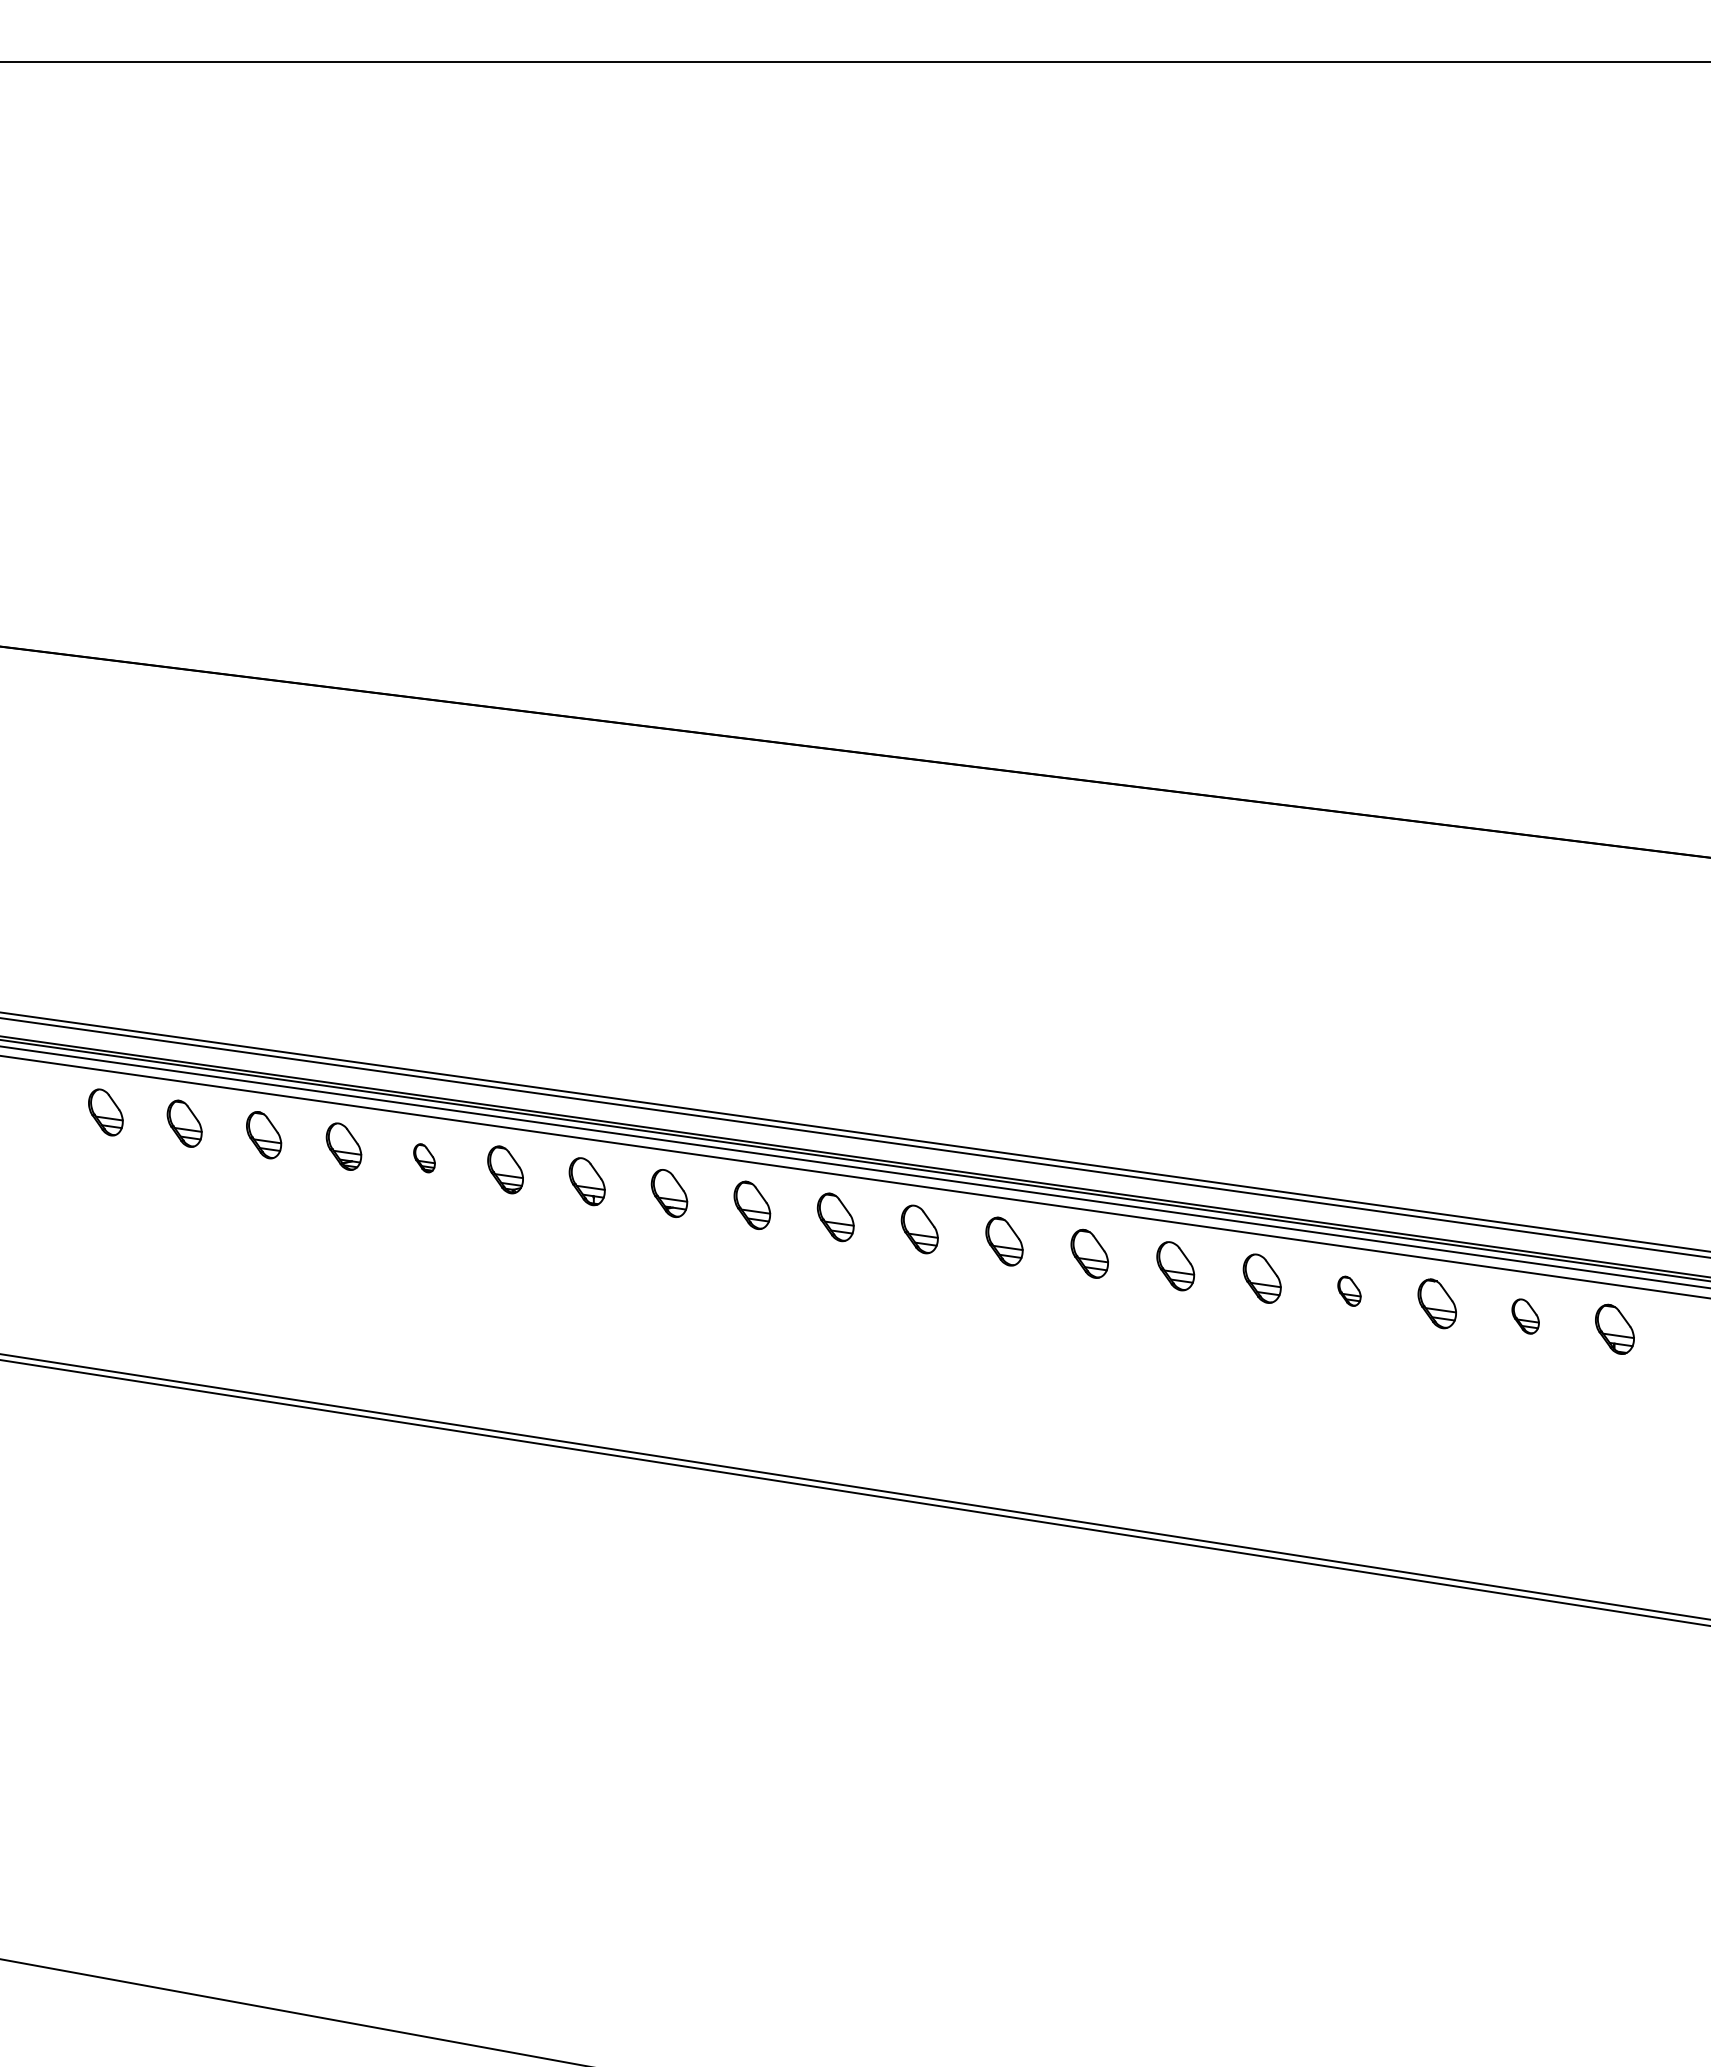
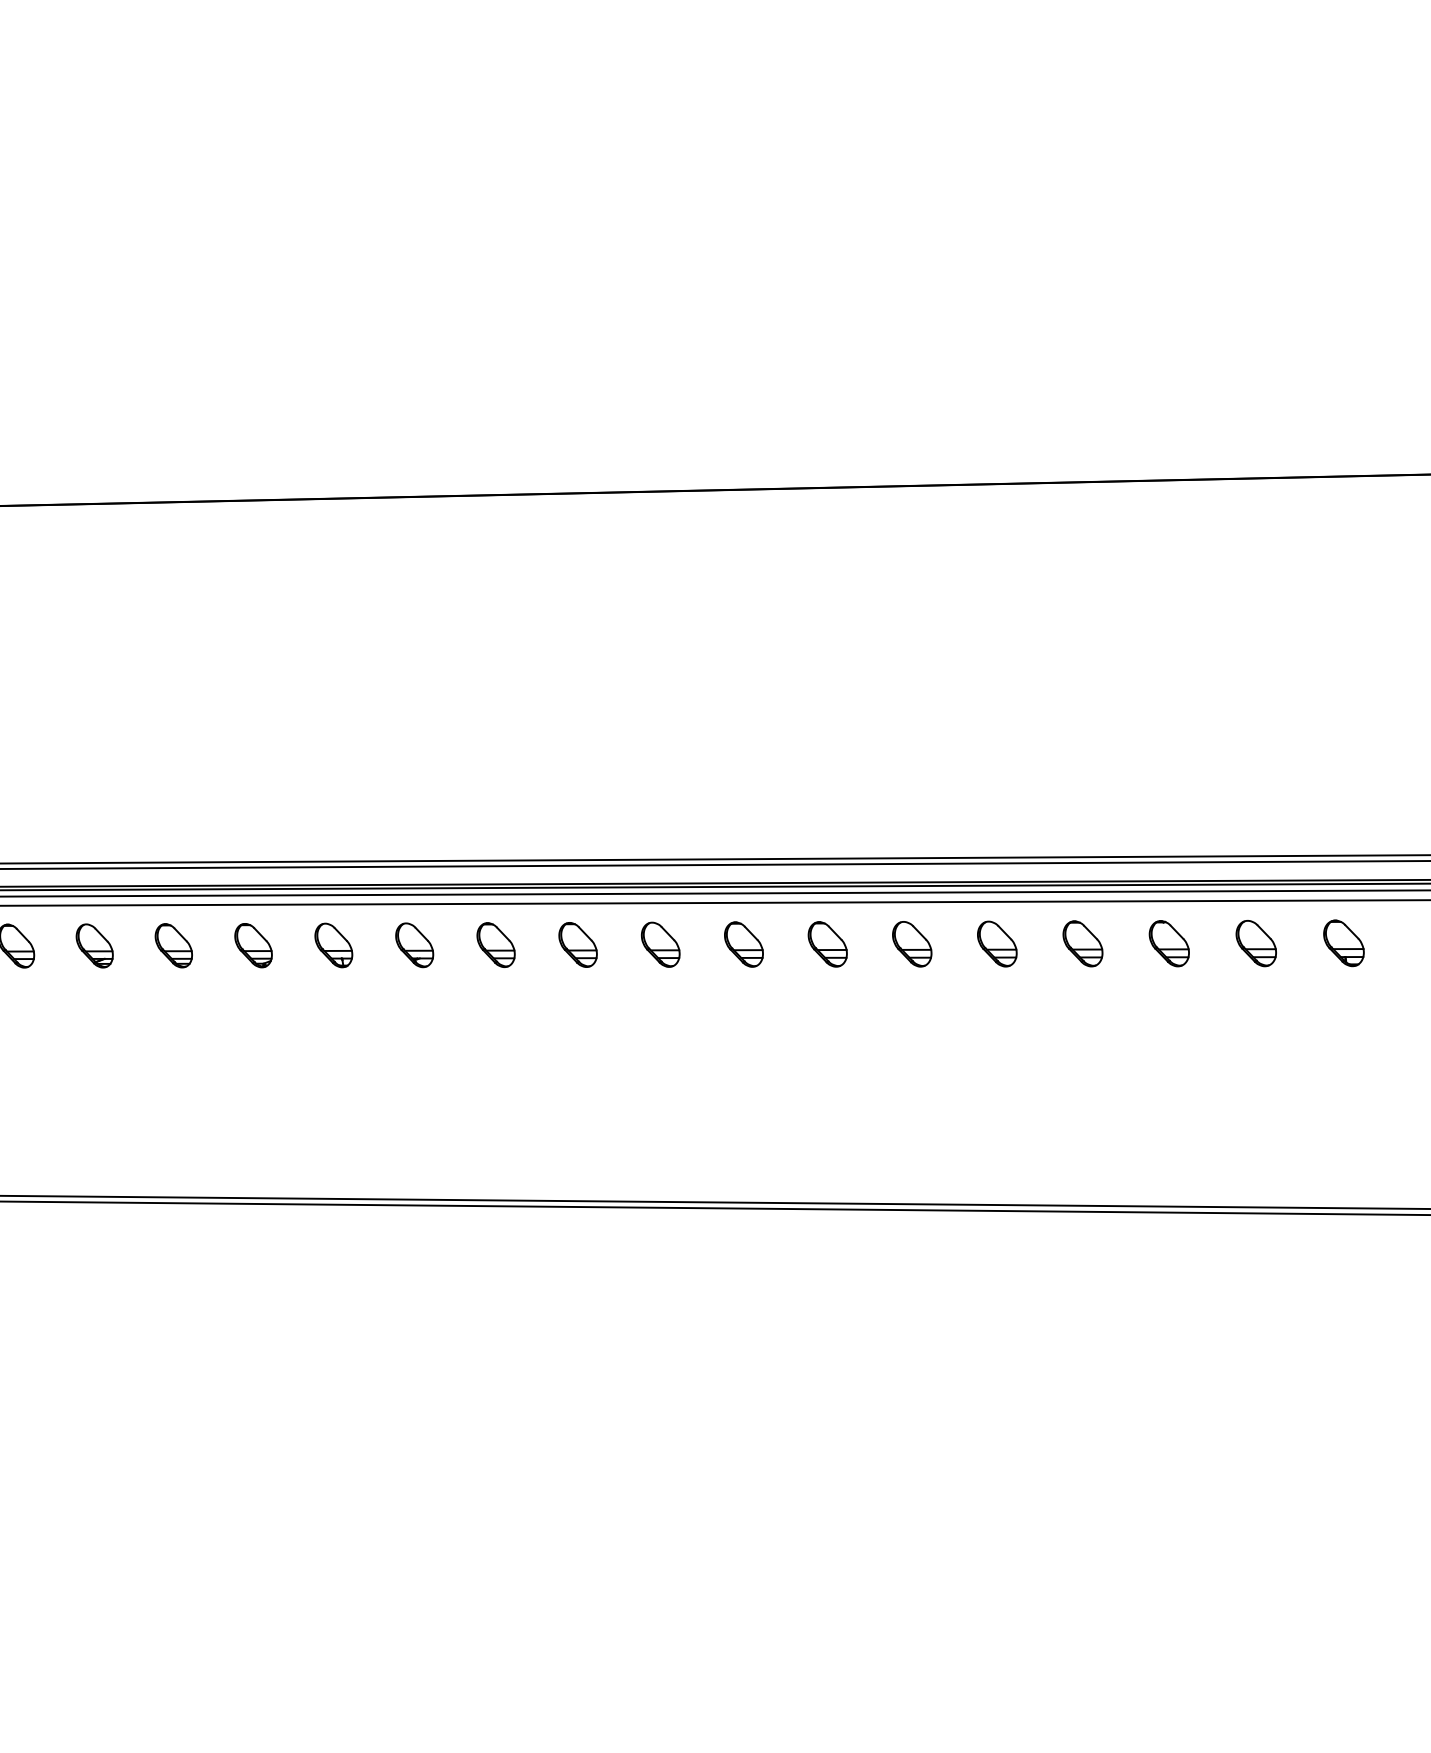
part: (424, 1158) -> (173, 946), size x1.67
part: (1349, 1291) -> (1083, 944), size x1.67
part: (1525, 1316) -> (1256, 943), size x1.43

